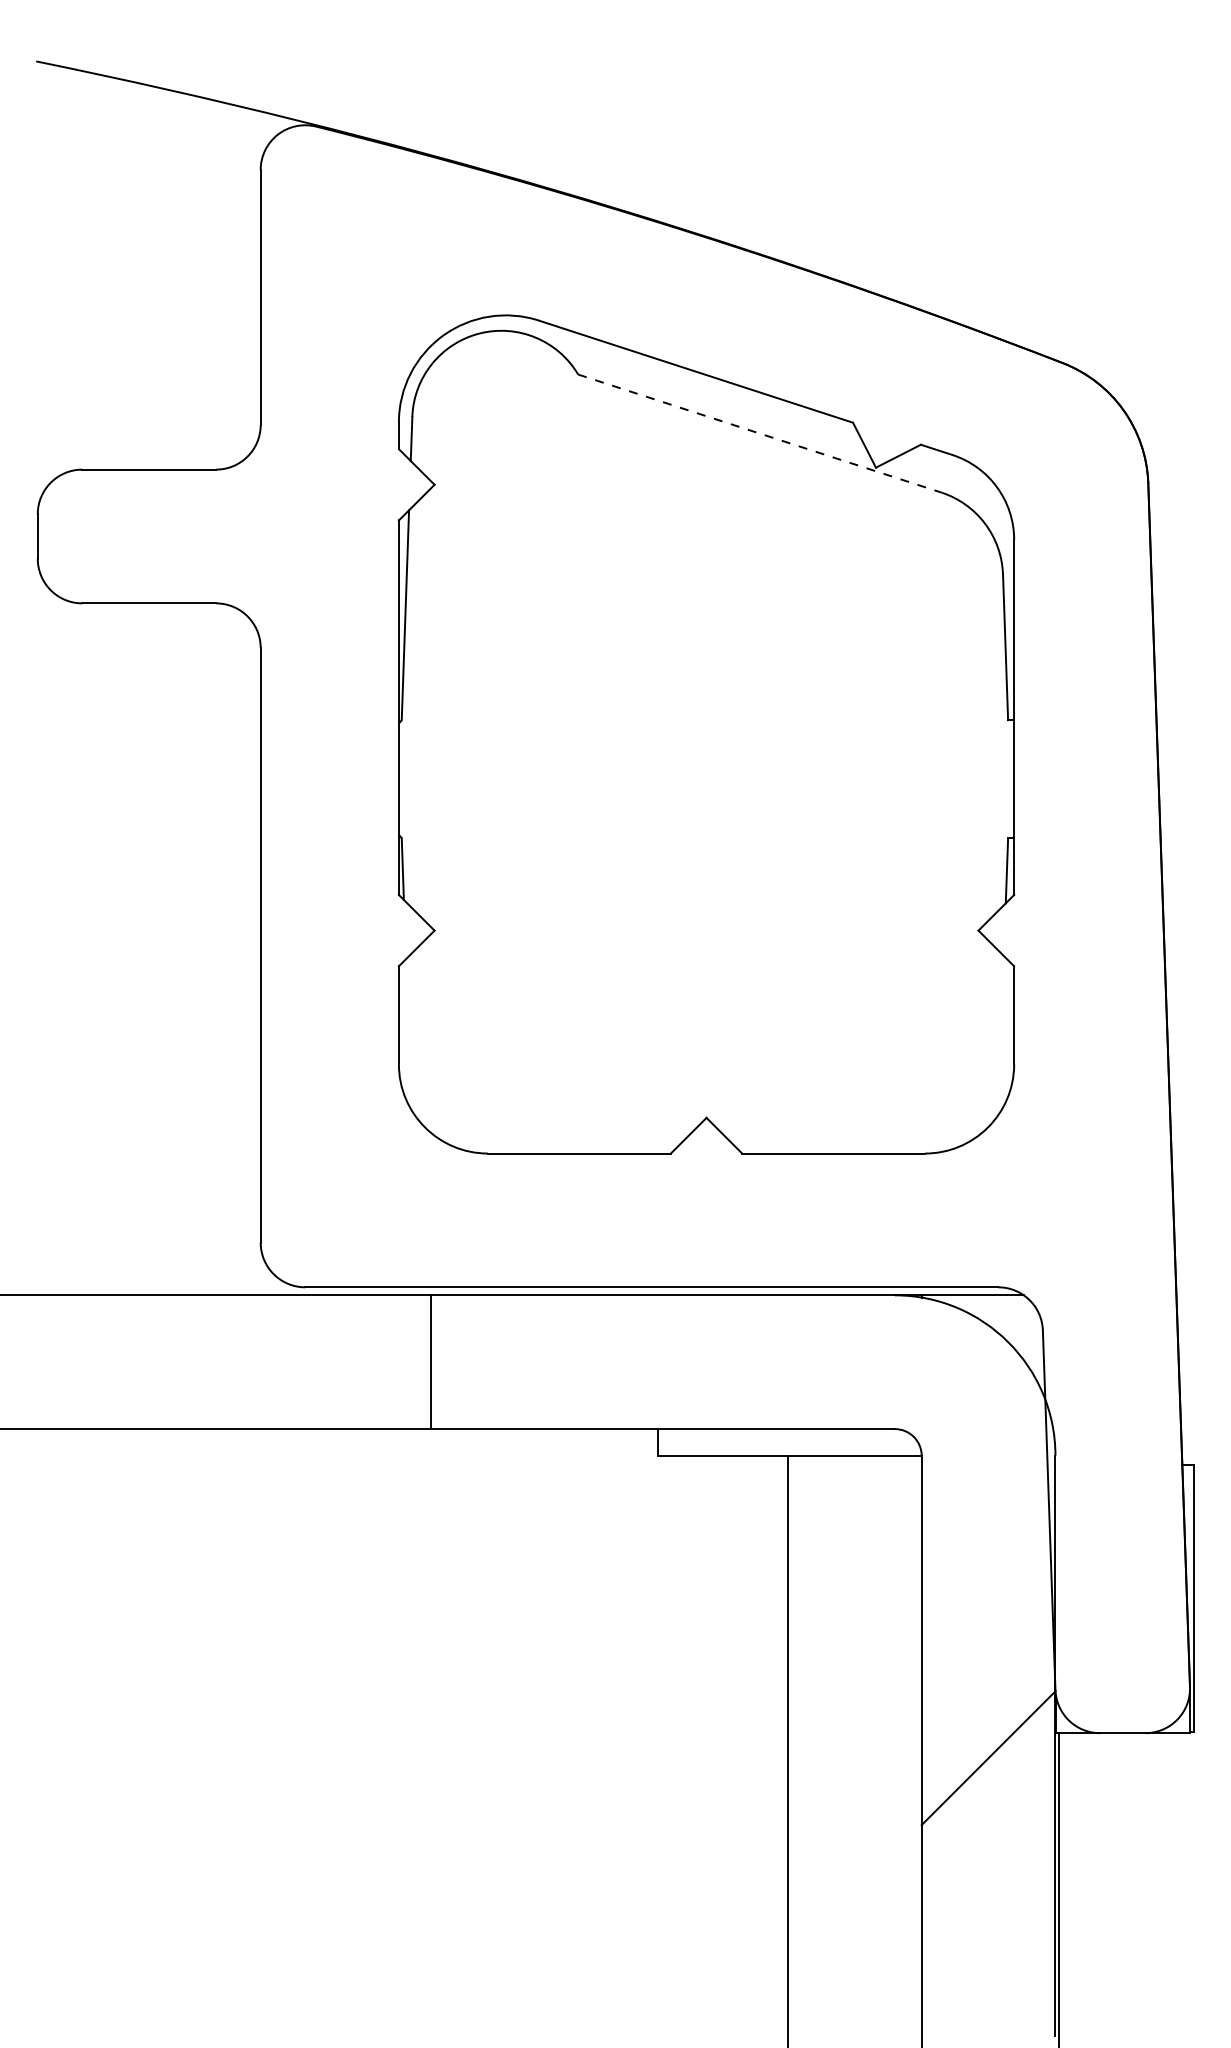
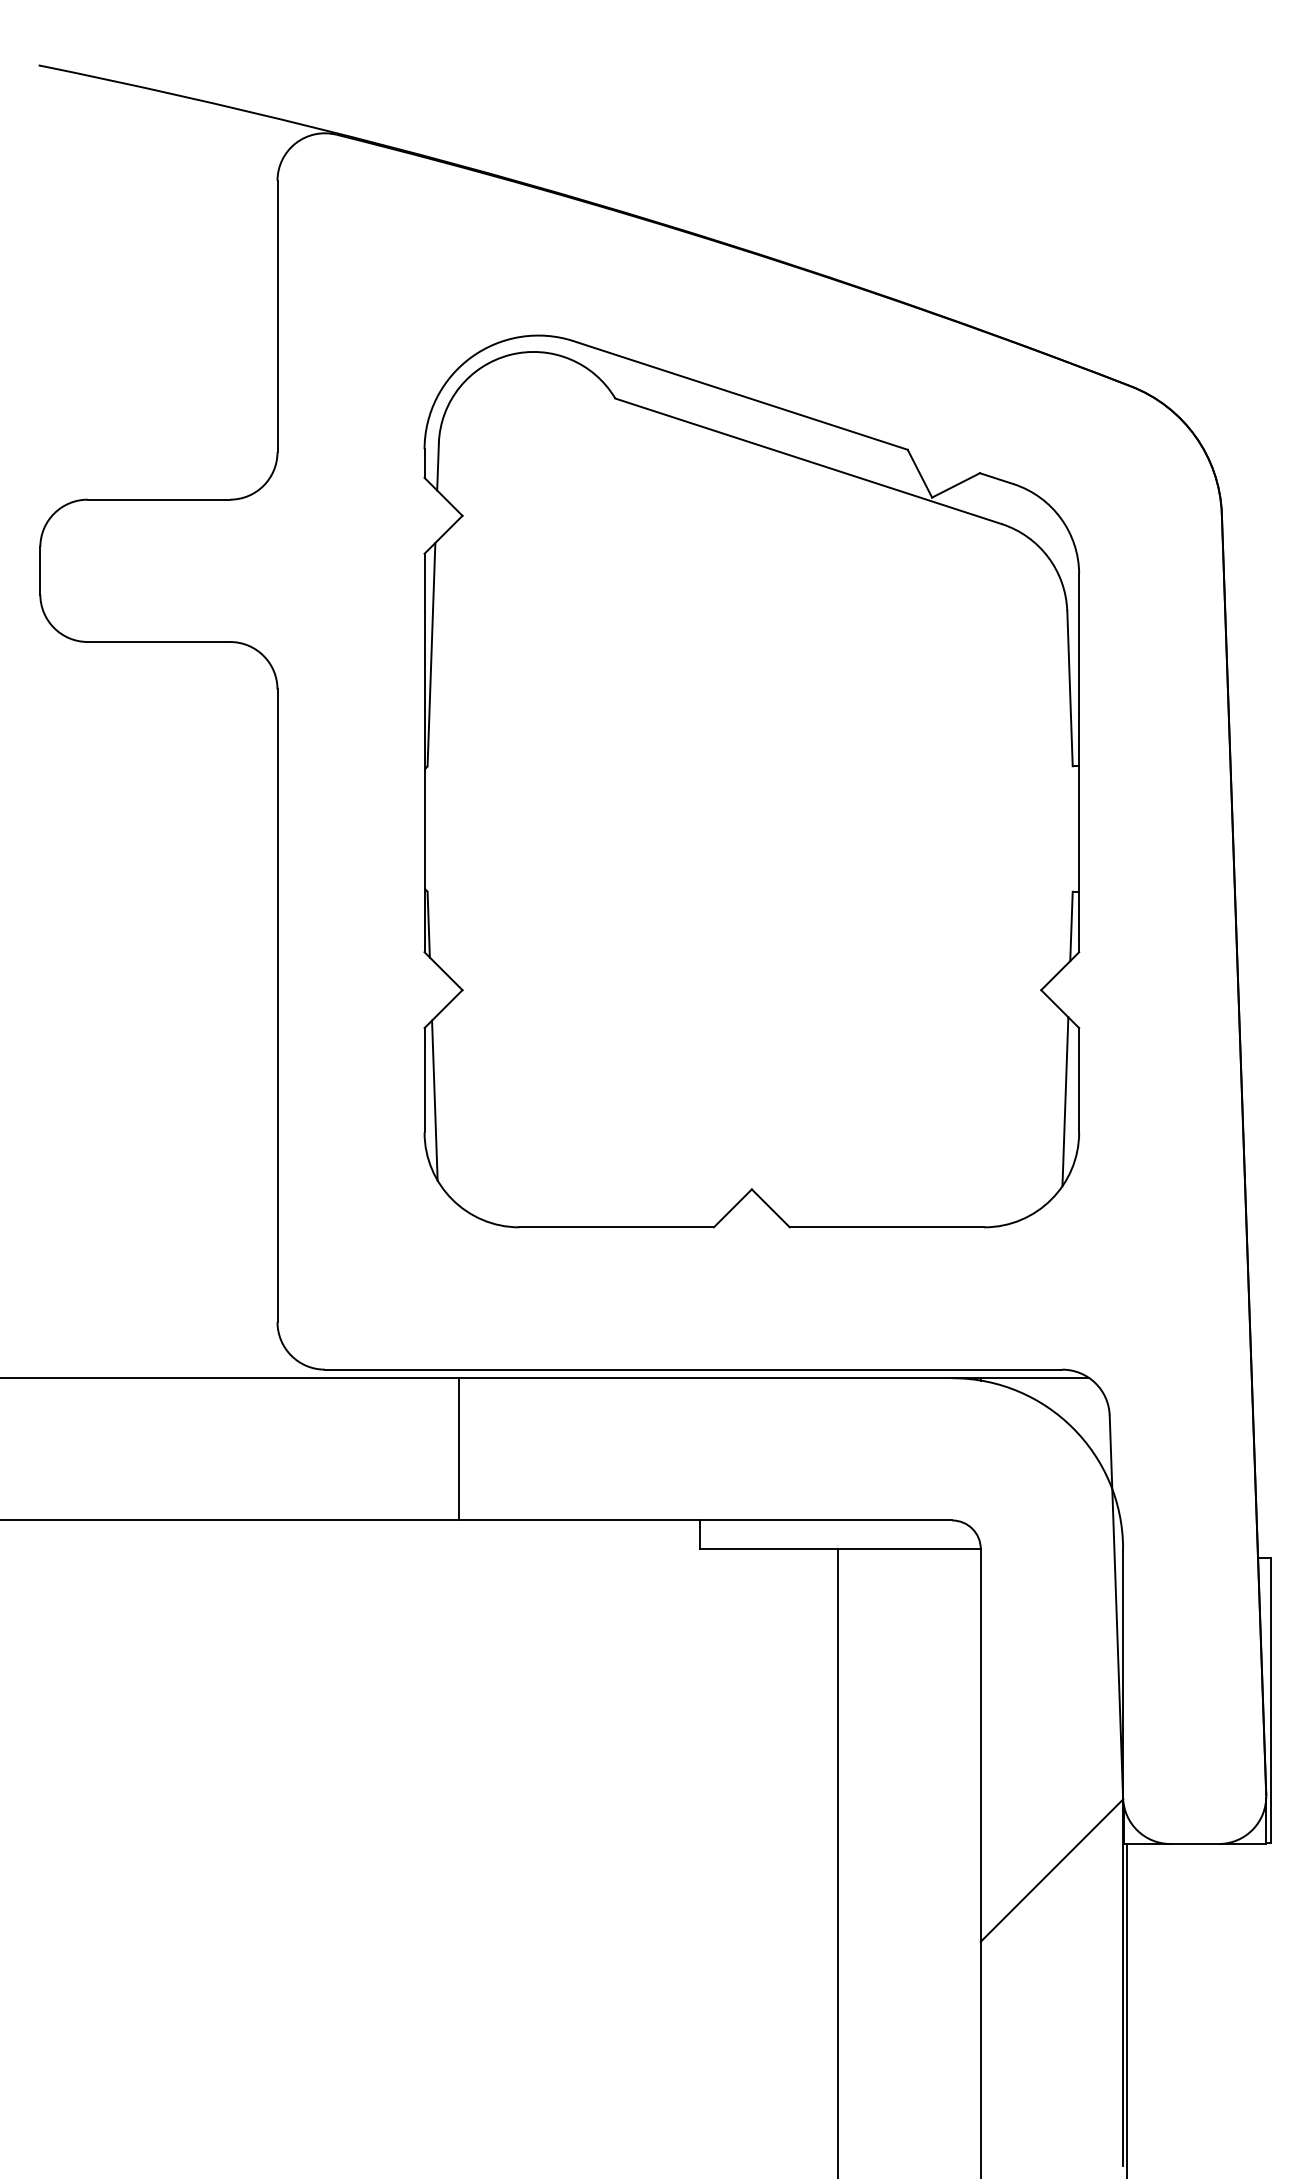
line: (760, 433) -> (809, 461), dashed -> solid
line: (408, 1034) -> (434, 1100), added
line: (1001, 1035) -> (1065, 1101), added

